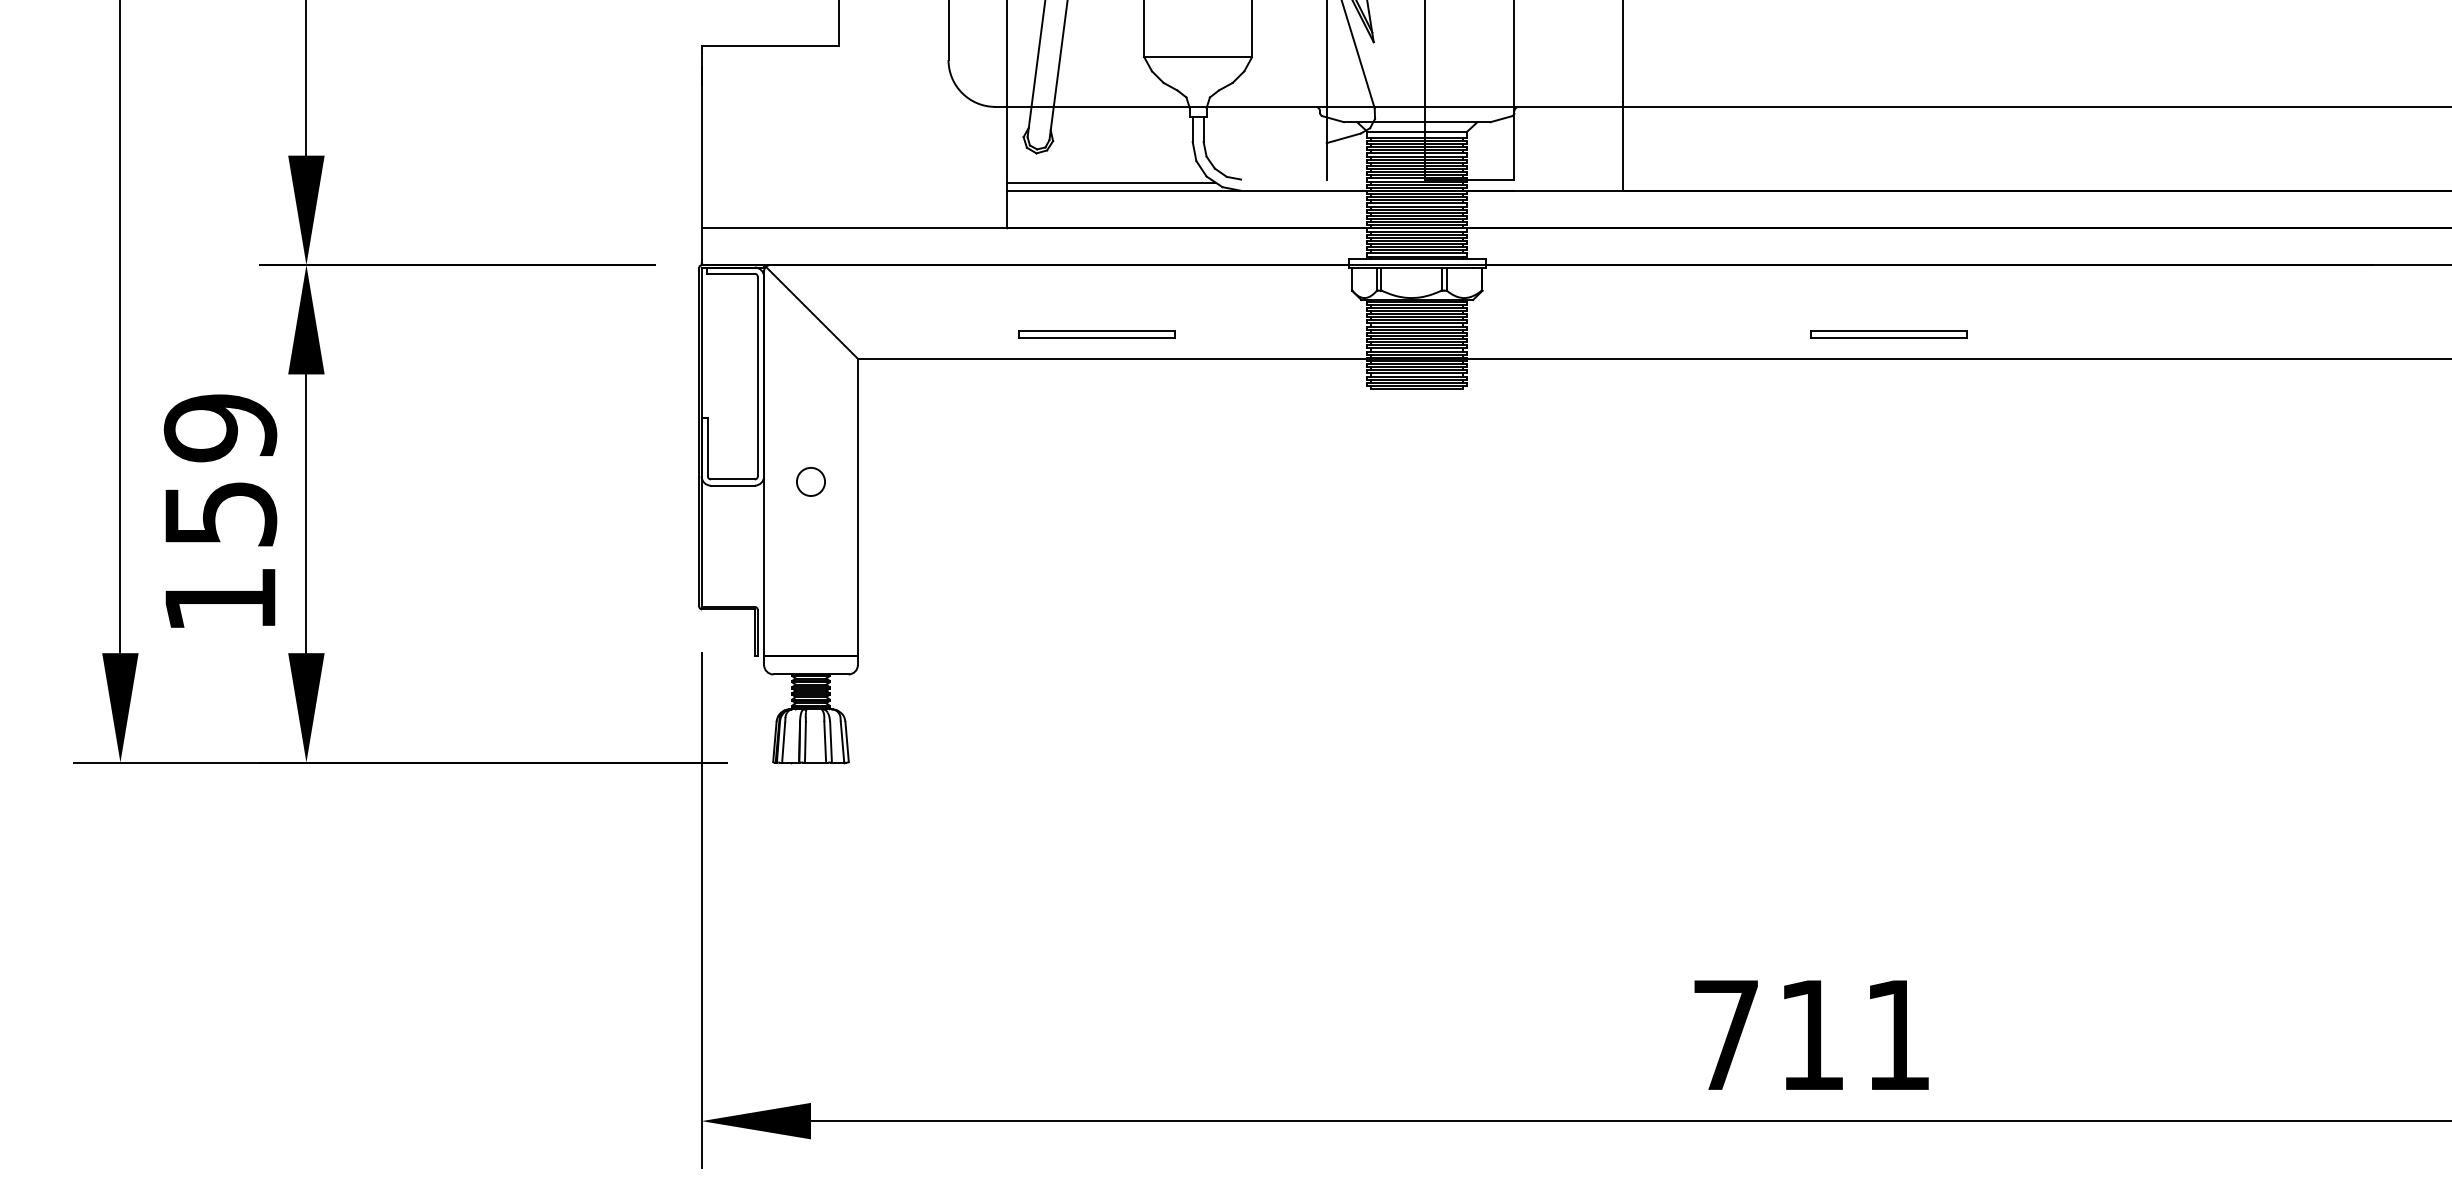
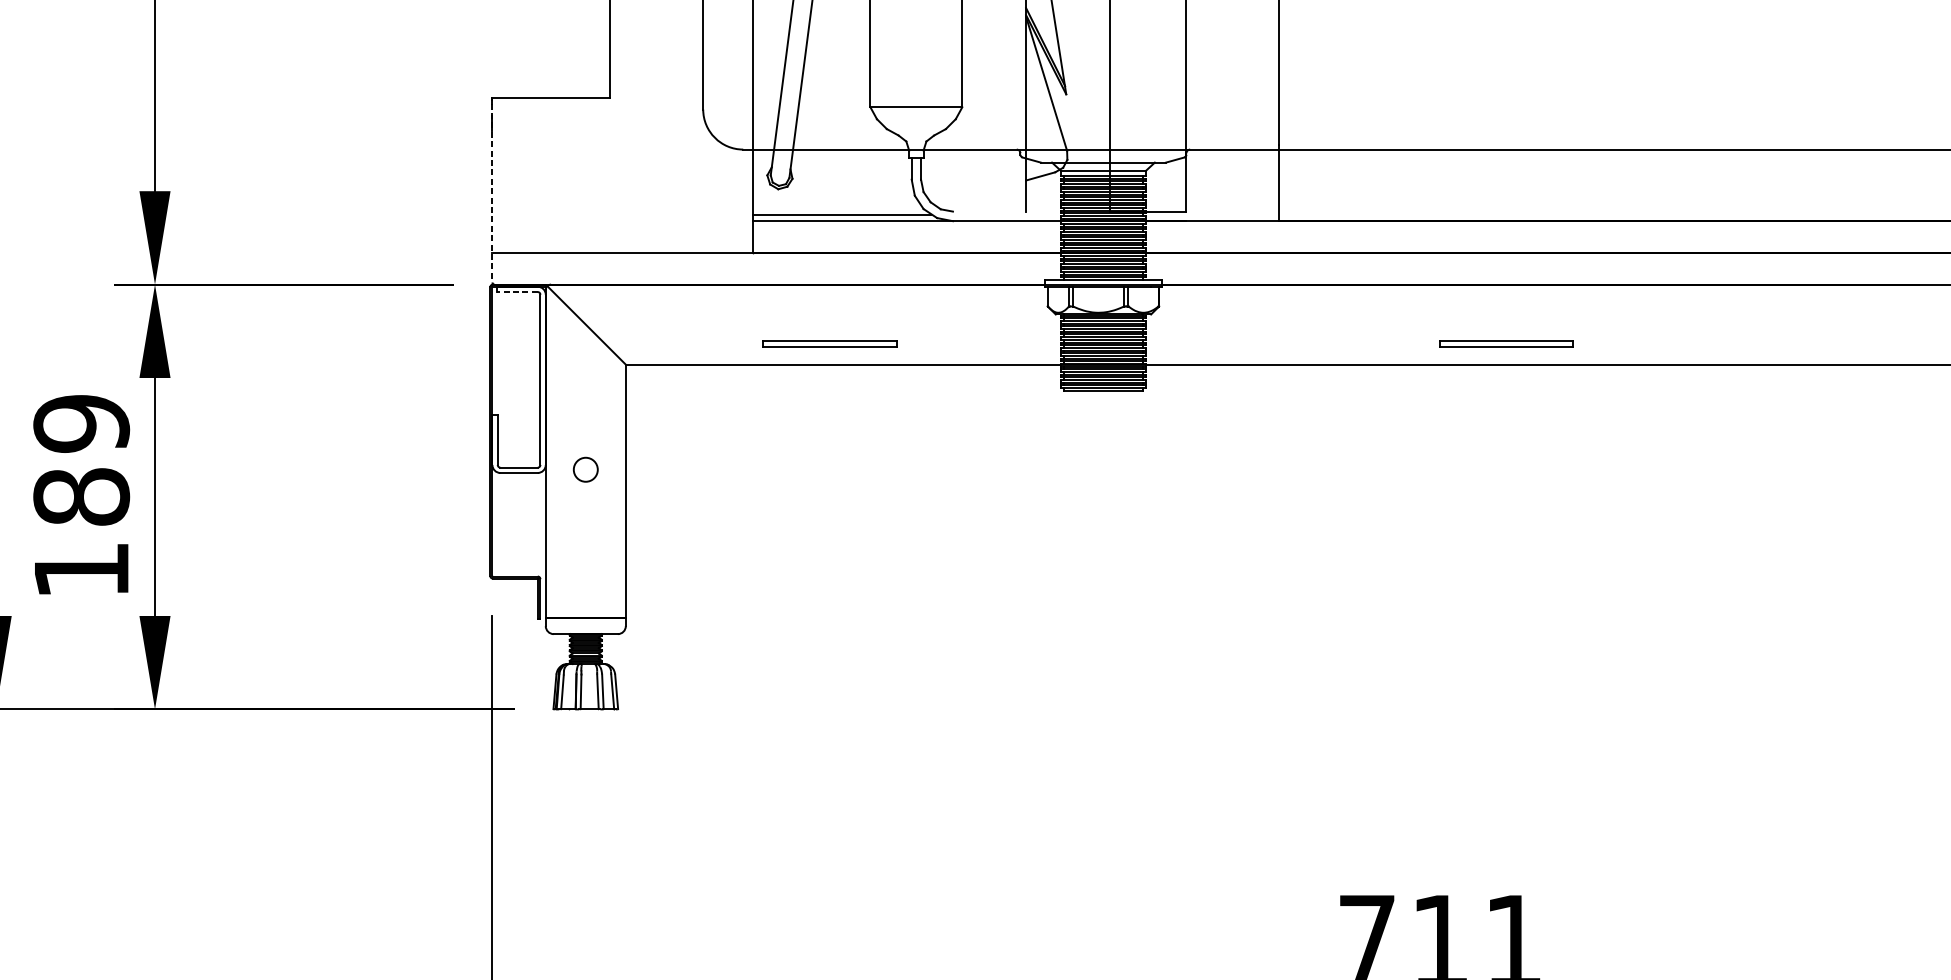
line: (701, 157) -> (492, 192), solid -> dashed
line: (731, 273) -> (517, 291), solid -> dashed
text: (220, 513) -> (81, 496), 159 -> 189

